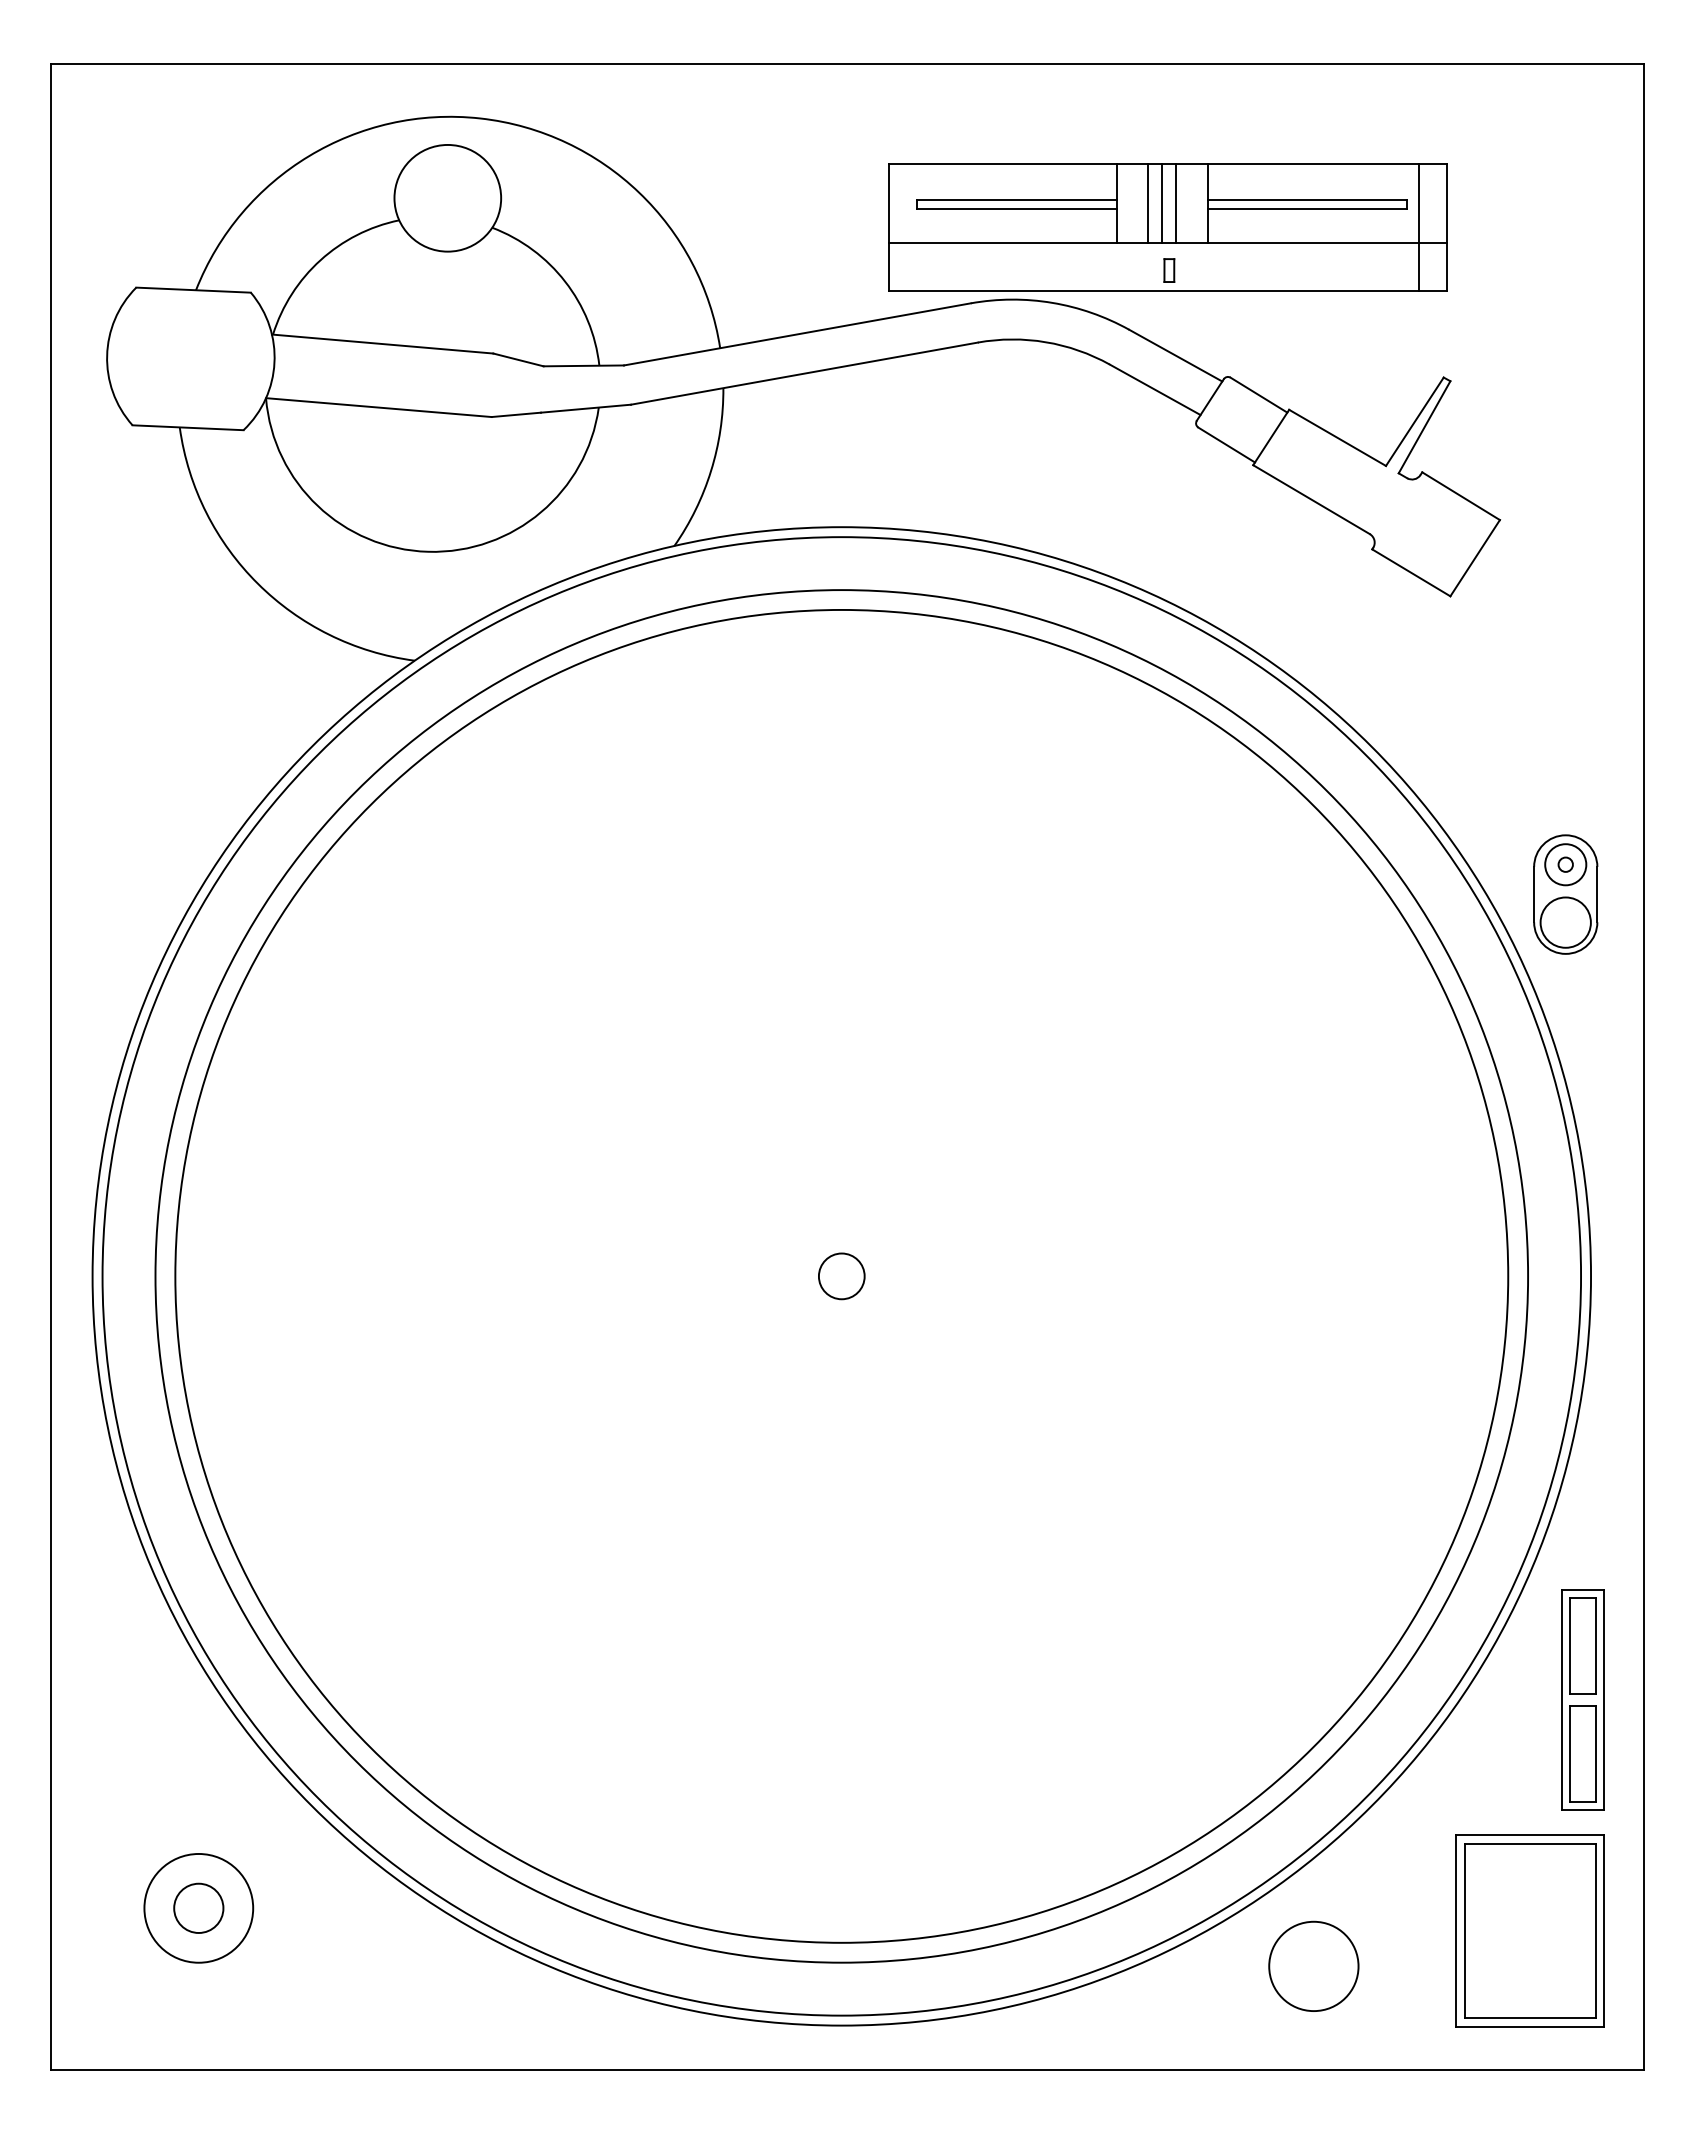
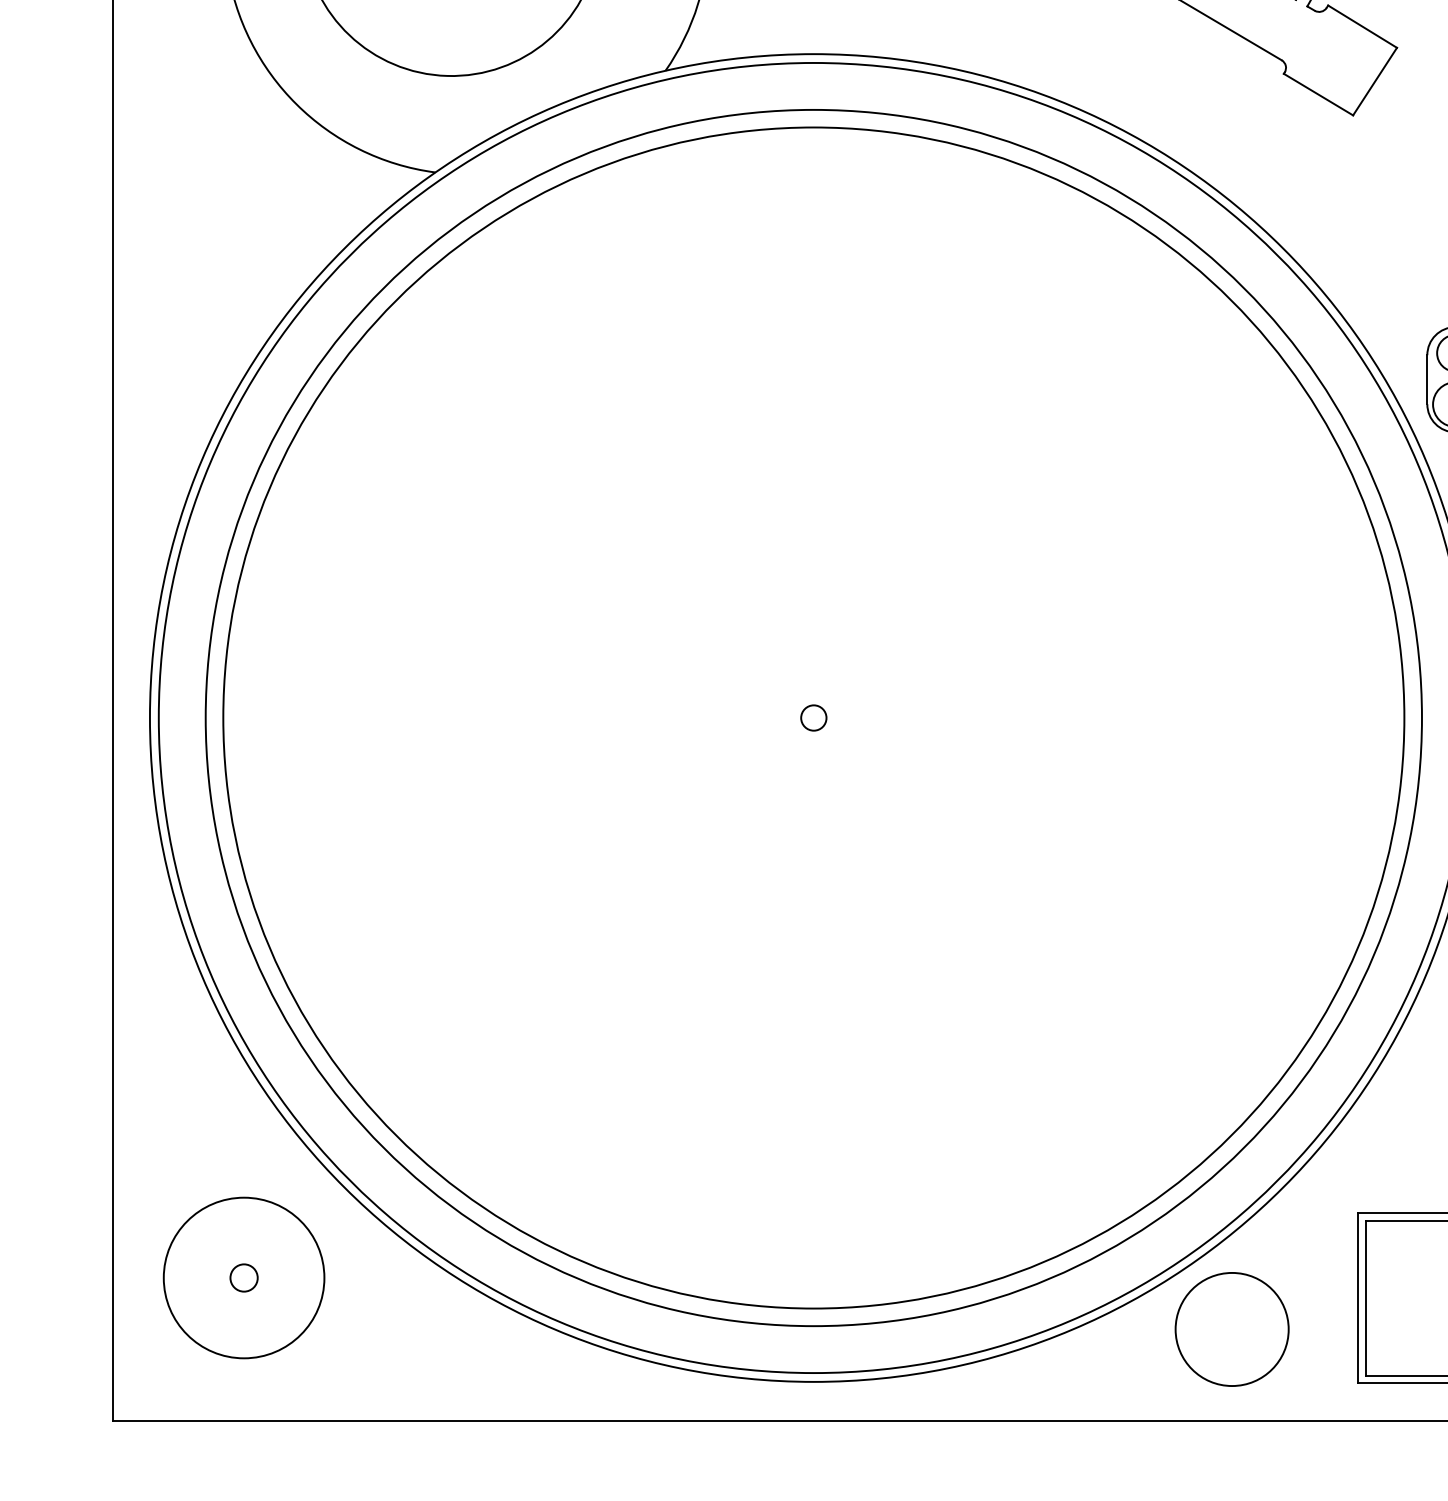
circle: (841, 1276) -> (813, 718), size x0.62
circle: (198, 1907) -> (243, 1277), size x0.62
circle: (198, 1908) -> (243, 1278), size x1.67
circle: (1313, 1966) -> (1231, 1329), size x1.43

